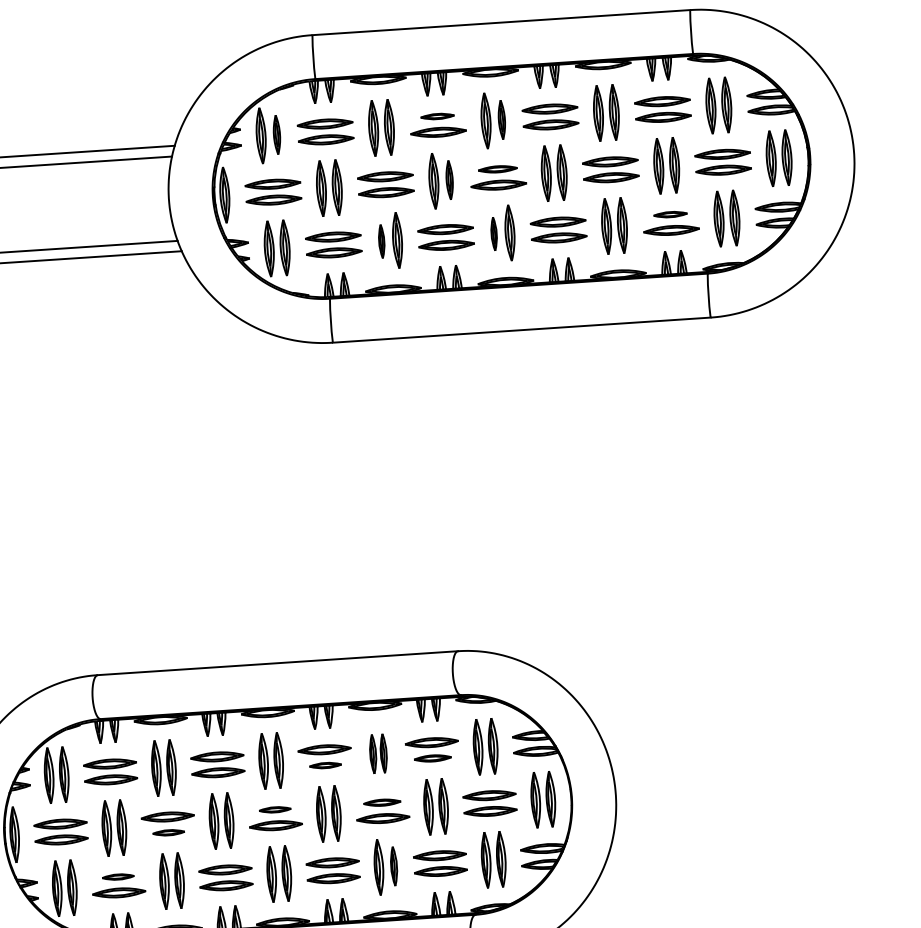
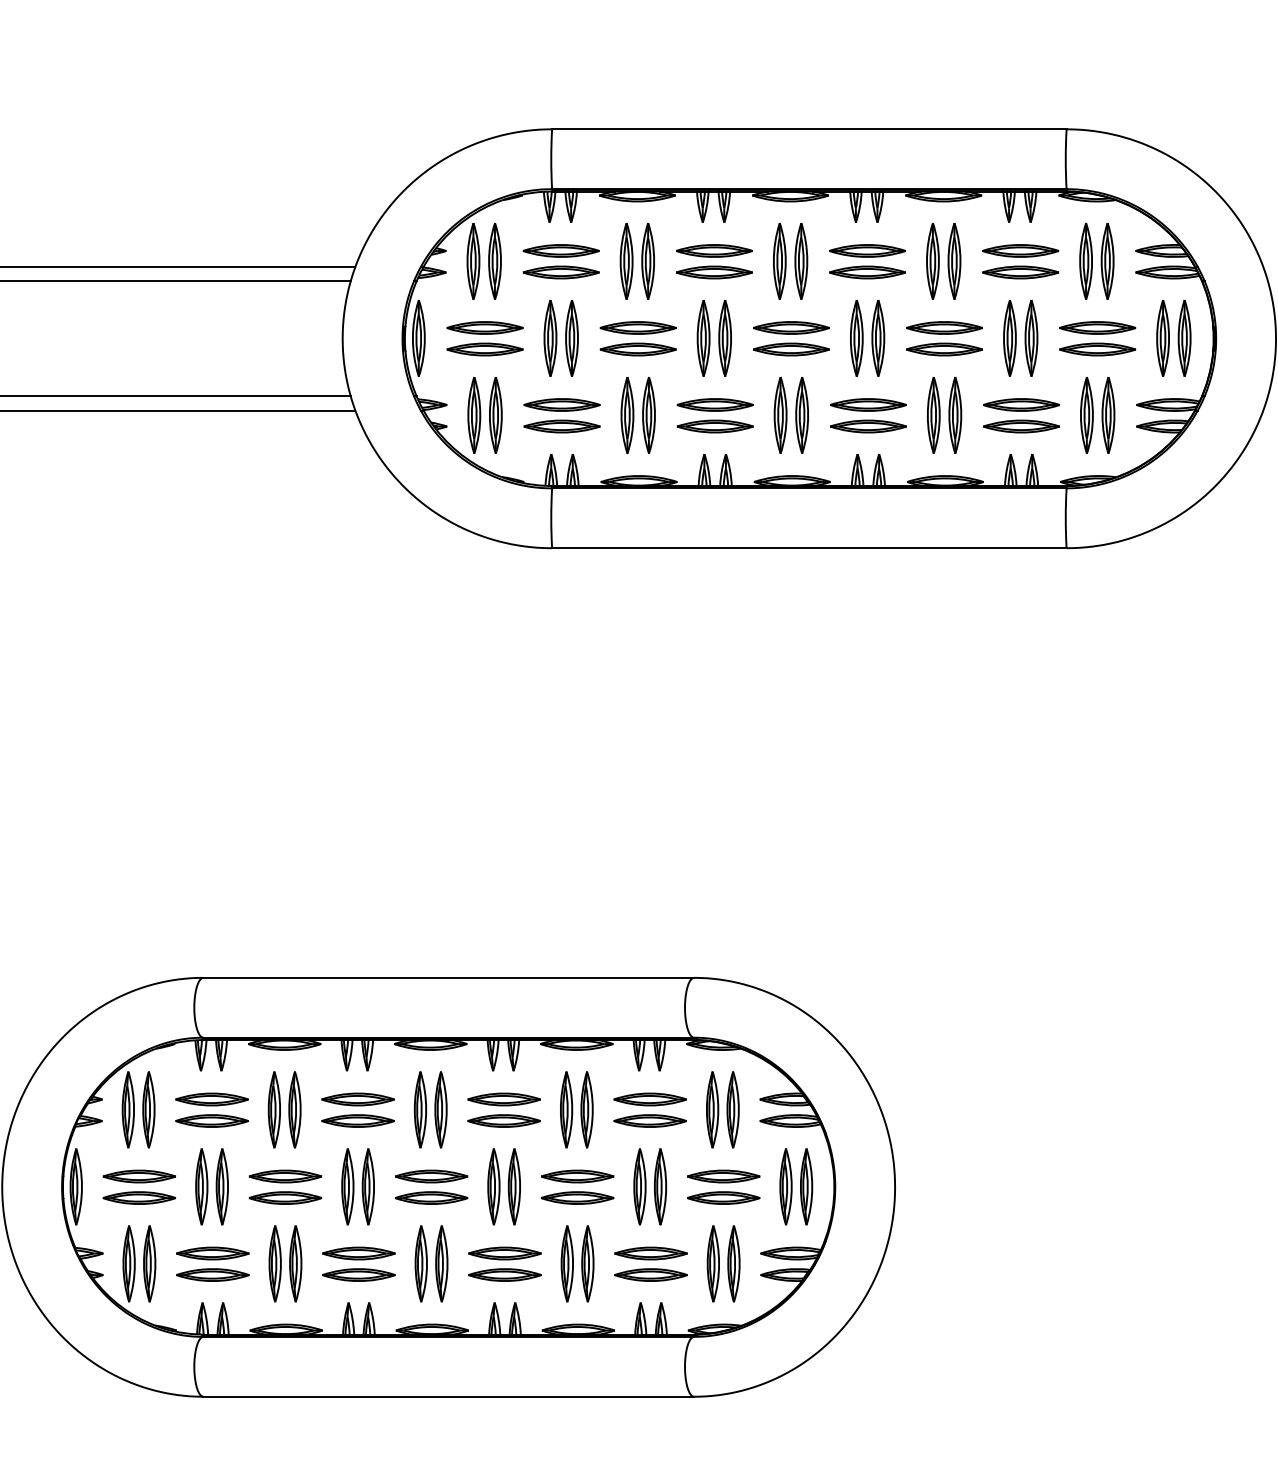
part: (437, 116) -> (714, 250), size x1.67
part: (502, 120) -> (801, 261), size x1.43
part: (276, 135) -> (494, 261), size x1.43
part: (497, 168) -> (791, 327), size x1.43
part: (449, 180) -> (724, 338), size x1.43
part: (670, 214) -> (1021, 404), size x1.67
part: (494, 234) -> (780, 415), size x1.67
part: (381, 241) -> (627, 415), size x1.67
part: (378, 753) -> (576, 1109), size x1.43
part: (432, 758) -> (649, 1120), size x1.43
part: (325, 765) -> (503, 1120), size x1.67
part: (382, 802) -> (577, 1176), size x1.43
part: (274, 809) -> (431, 1176), size x1.67
part: (168, 832) -> (285, 1197), size x1.67
part: (393, 866) -> (587, 1263), size x1.43
part: (117, 877) -> (212, 1253), size x1.67

